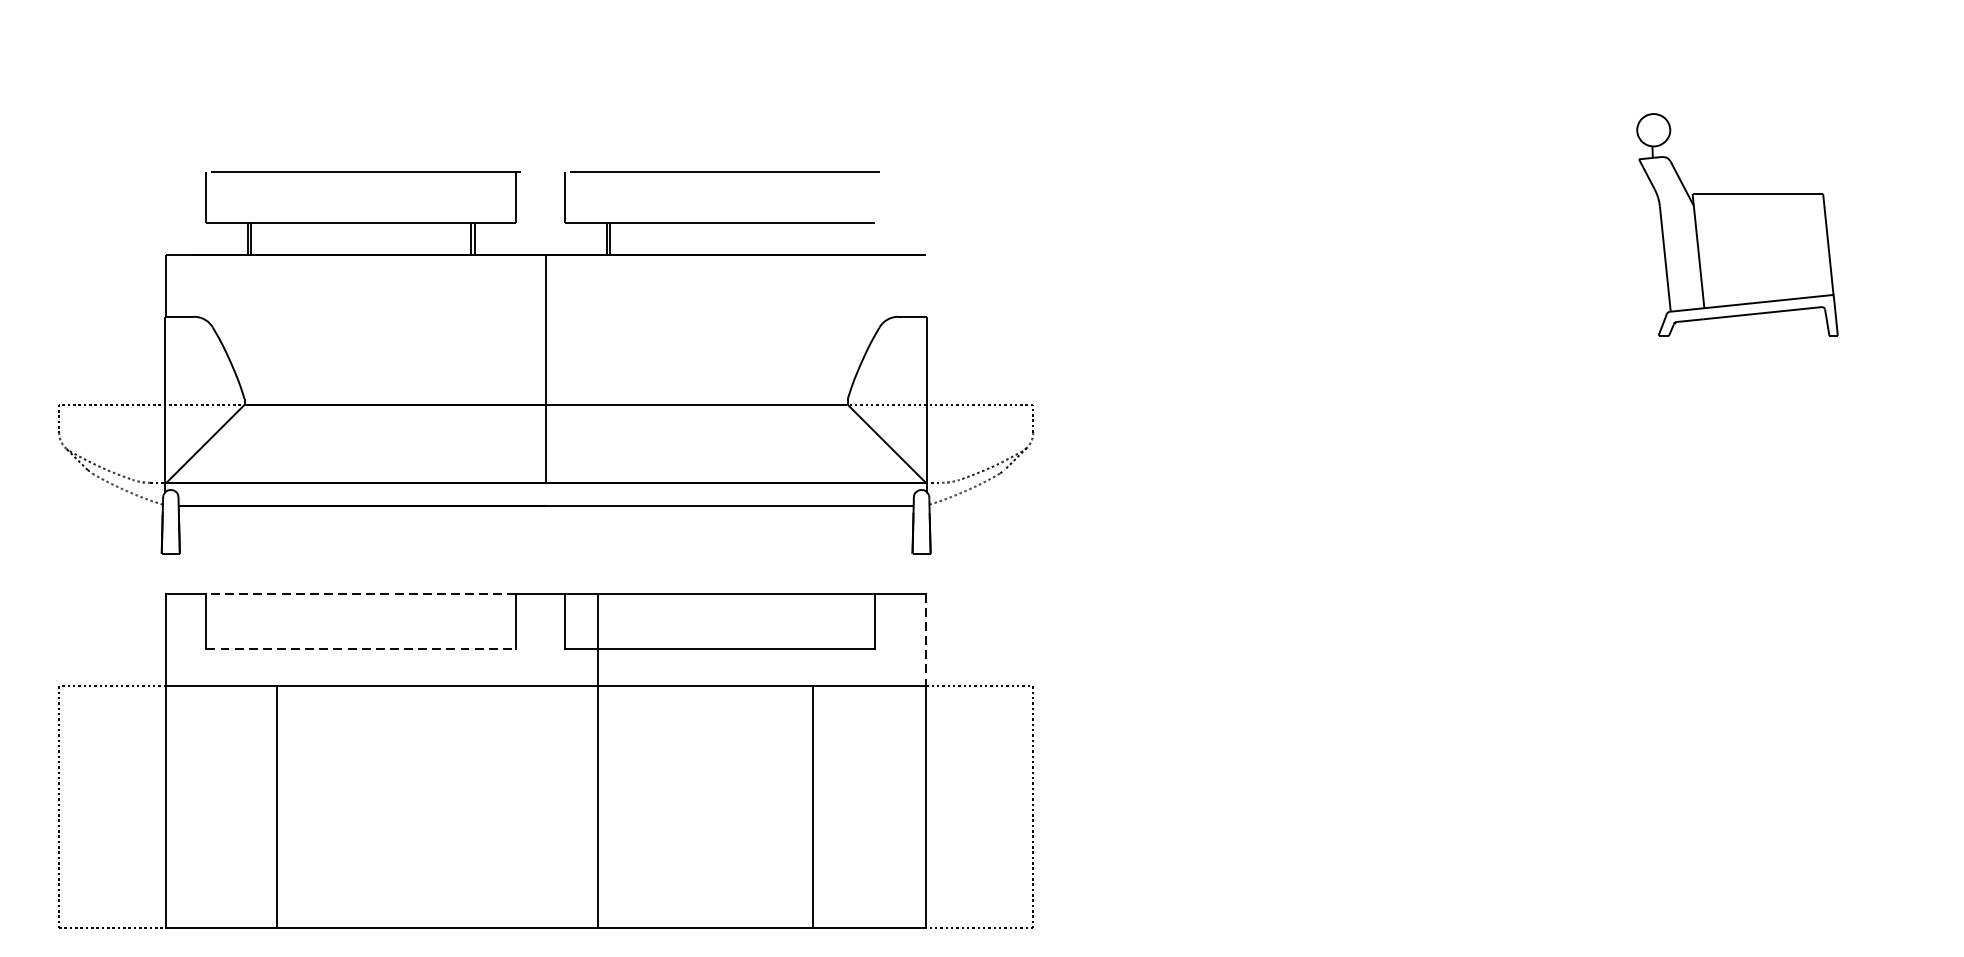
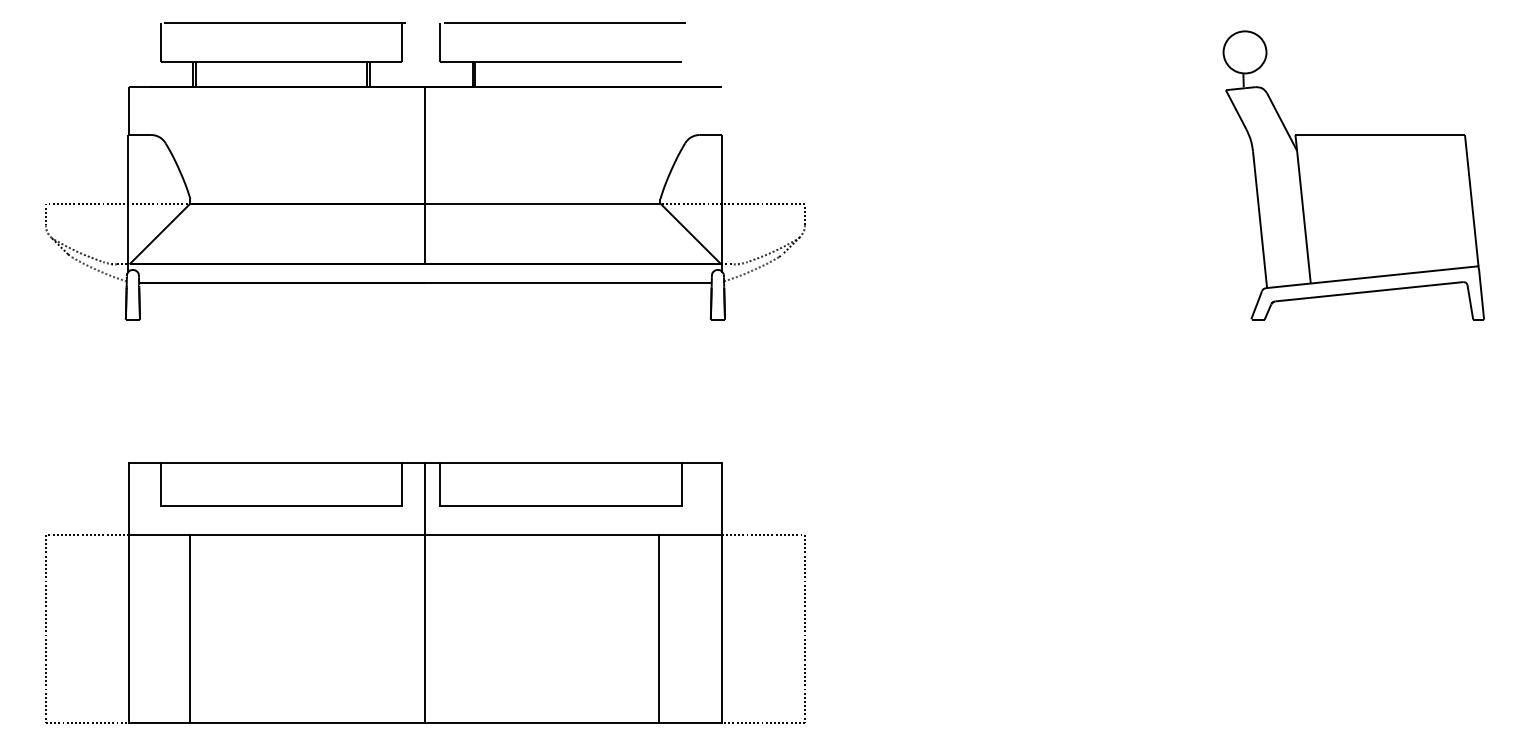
part: (1737, 225) -> (1353, 175), size x1.67
part: (546, 363) -> (425, 171), moved
line: (361, 593) -> (281, 462), dashed -> solid
line: (926, 639) -> (721, 498), dashed -> solid
line: (361, 648) -> (281, 505), dashed -> solid
line: (597, 760) -> (424, 592), moved
line: (276, 806) -> (190, 628), moved
line: (813, 806) -> (659, 628), moved

